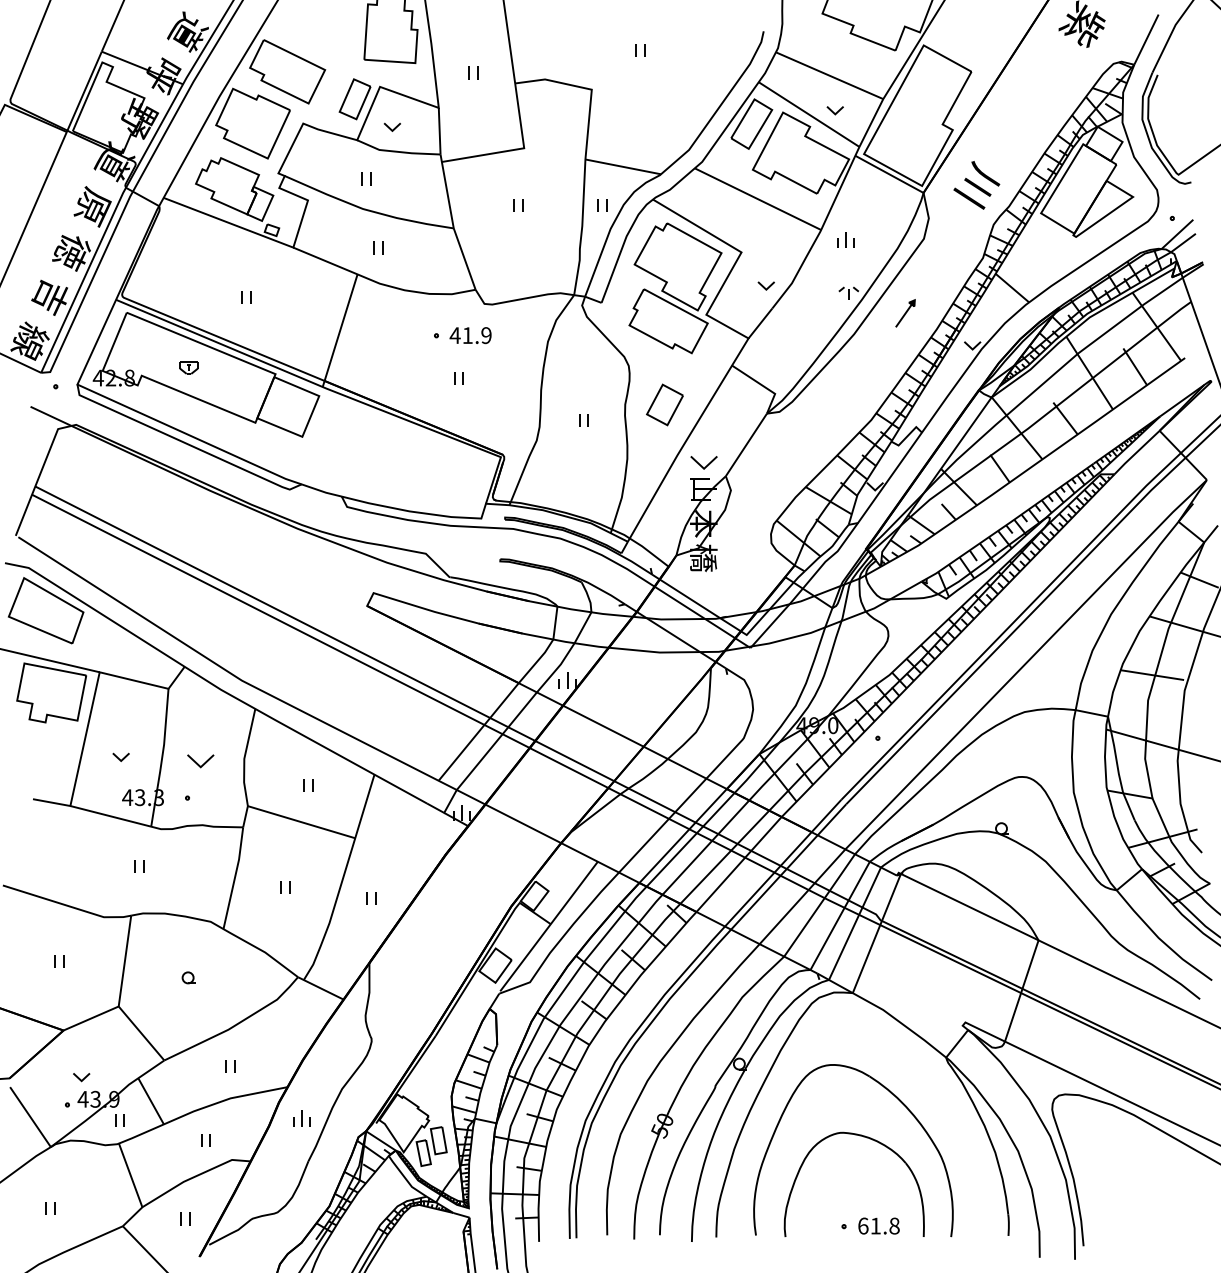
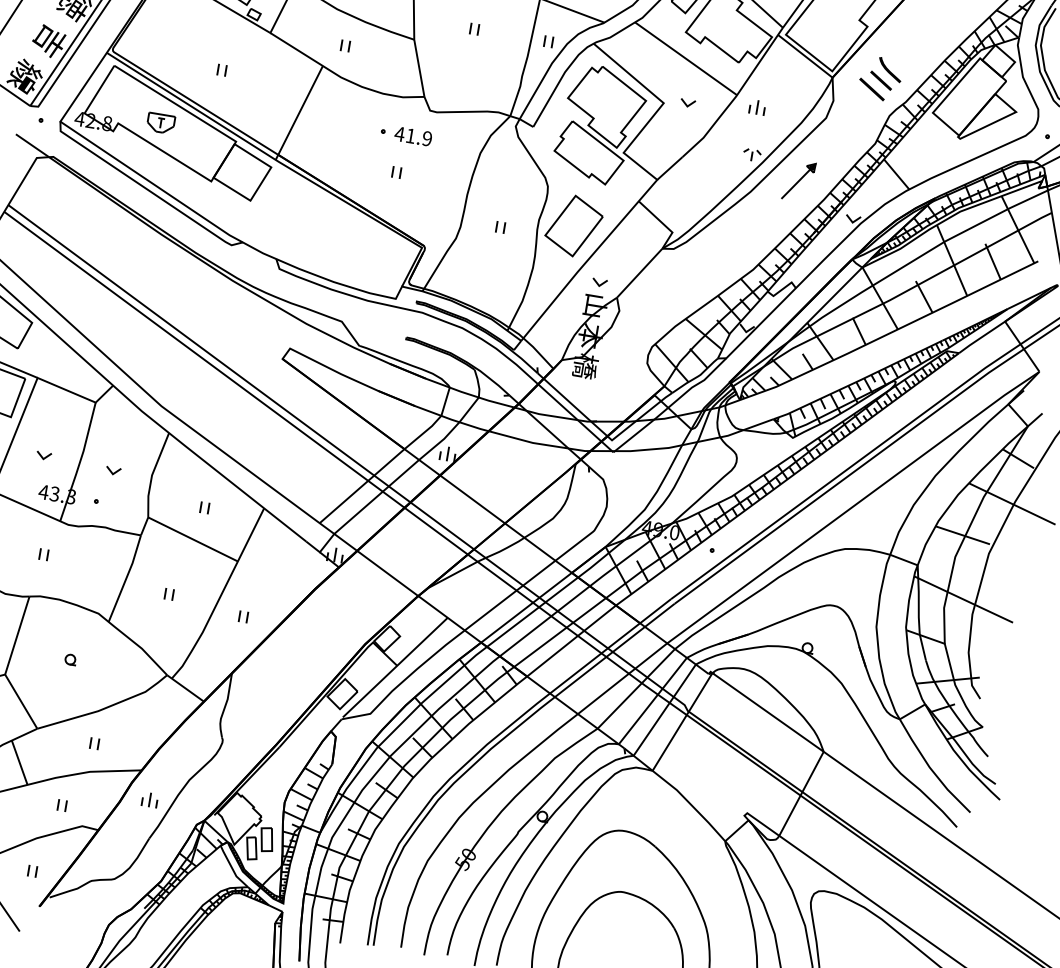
part: (765, 285) -> (687, 102), moved
part: (905, 313) -> (798, 181), size x1.67
part: (188, 367) -> (160, 123), size x1.67
part: (664, 404) -> (573, 225), size x1.67
part: (703, 462) -> (599, 282), size x0.62
part: (200, 760) -> (113, 470), size x0.62

